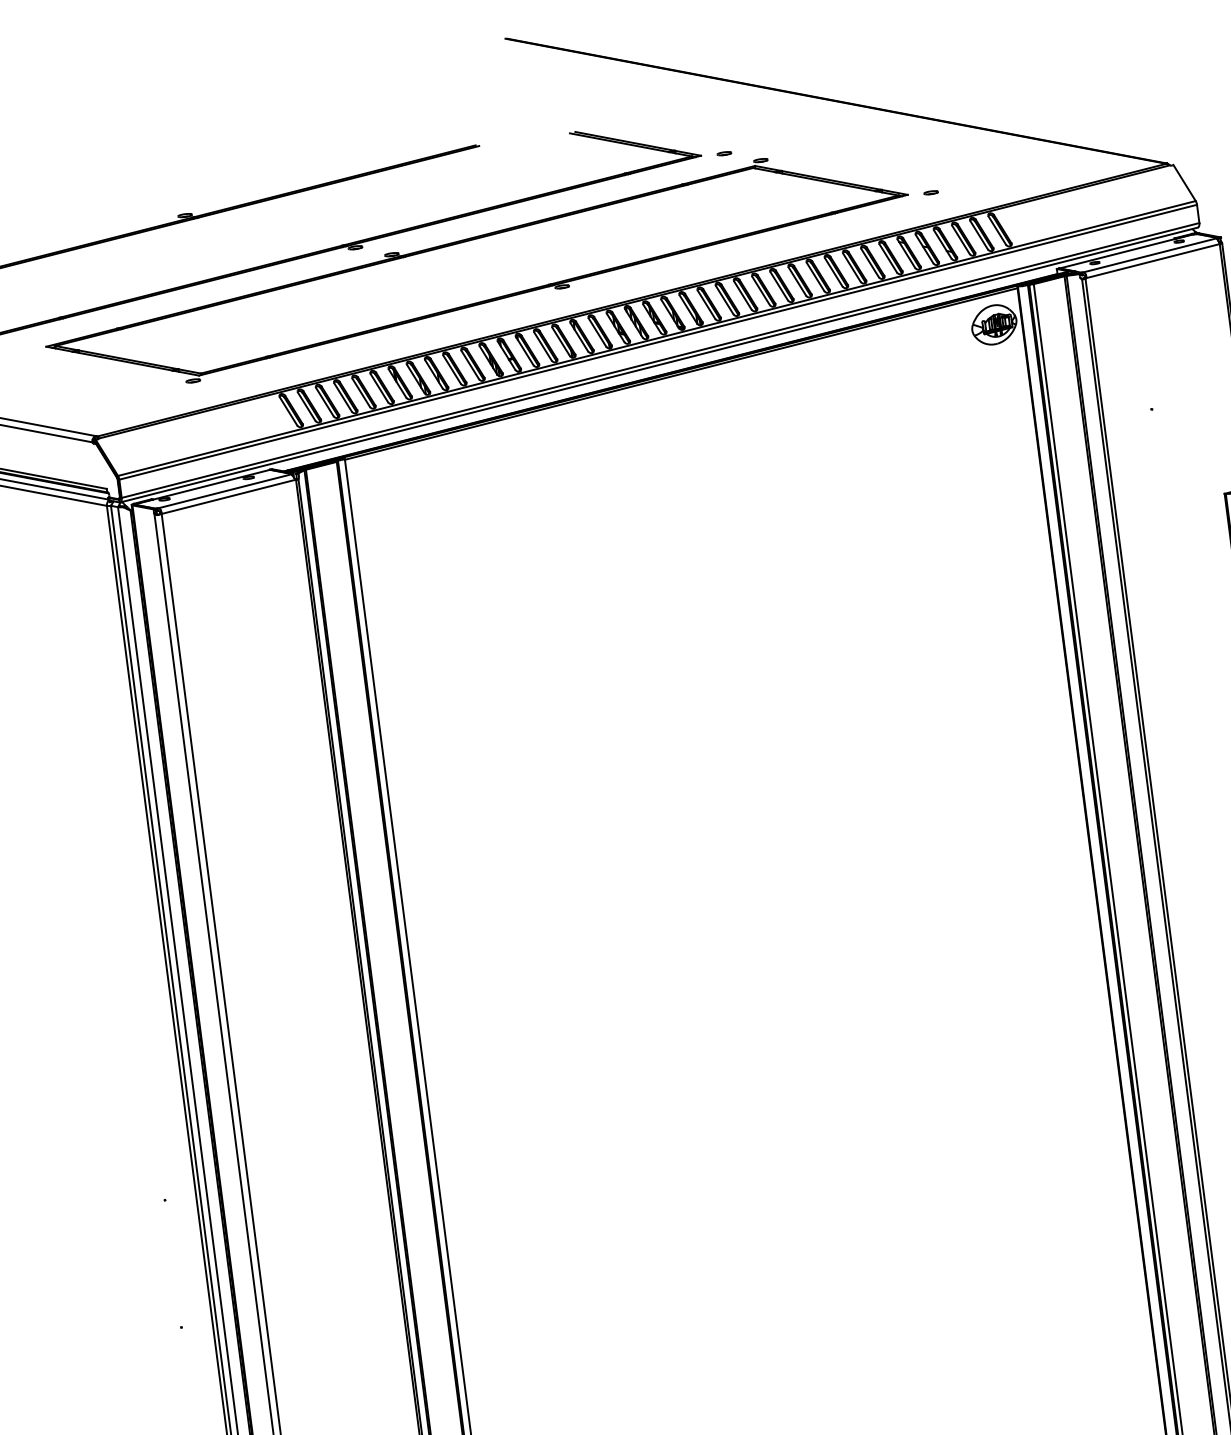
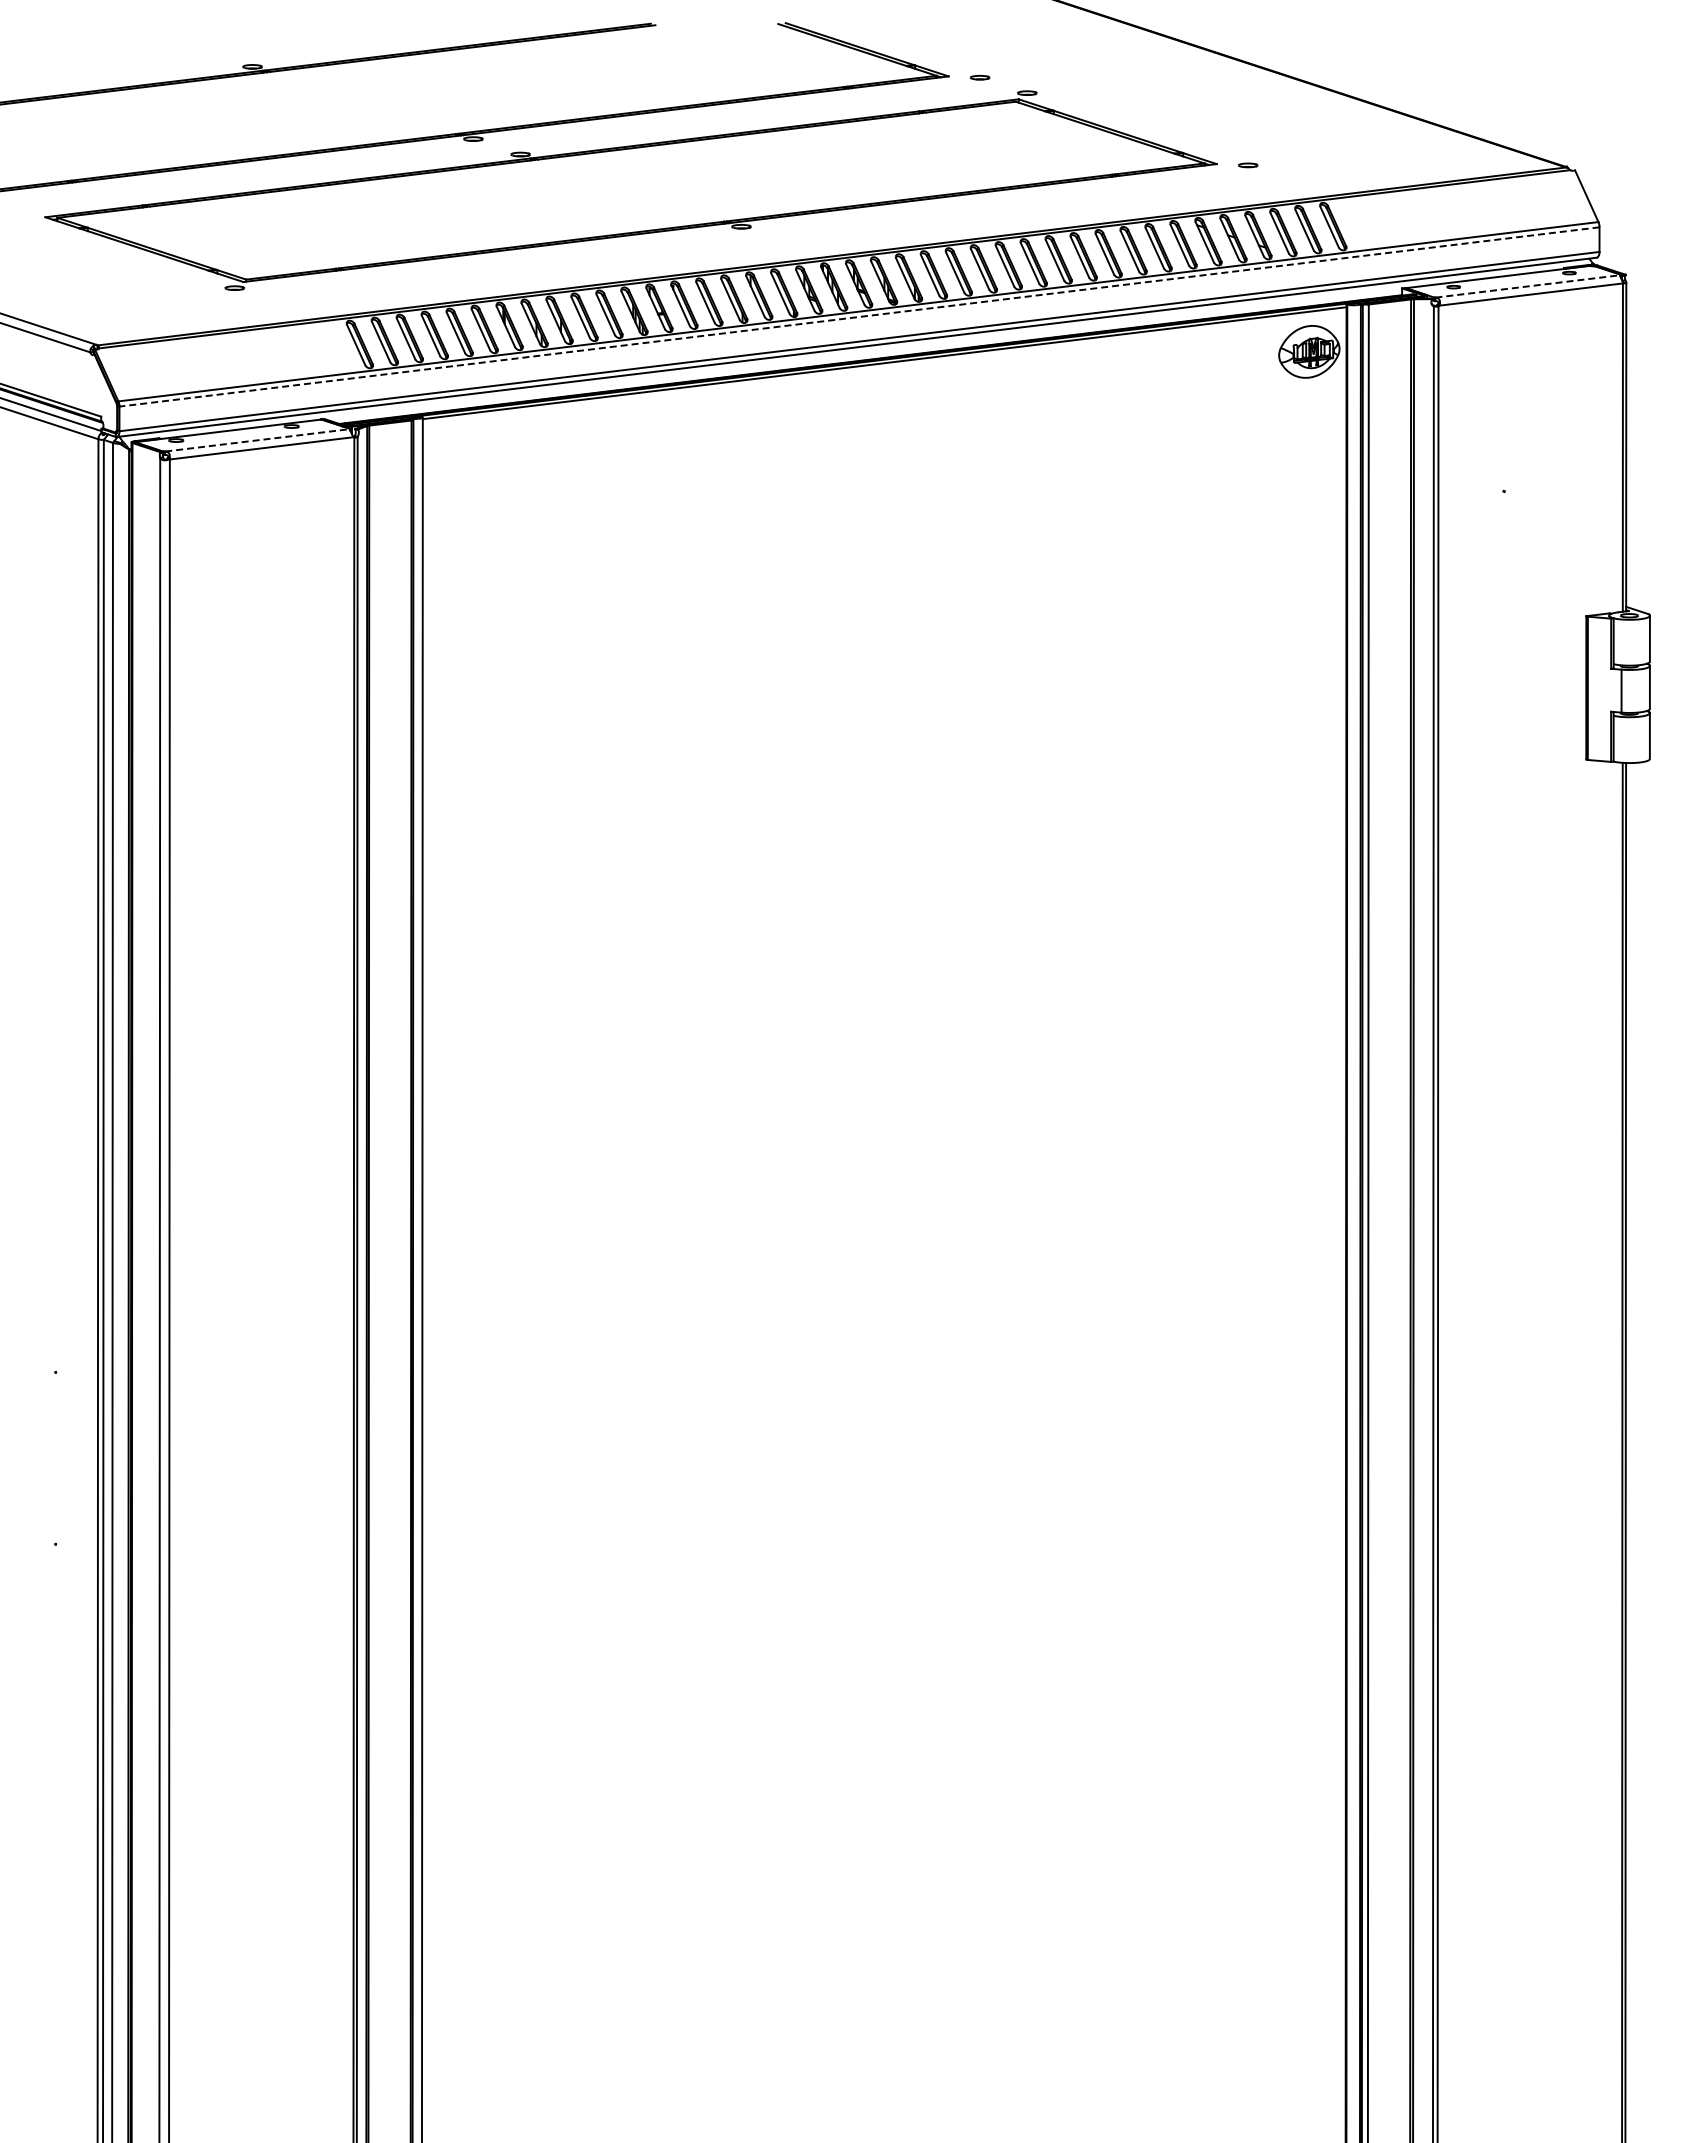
line: (1150, 255) -> (1528, 286), solid -> dashed
line: (658, 342) -> (859, 317), solid -> dashed
line: (225, 491) -> (258, 440), solid -> dashed

